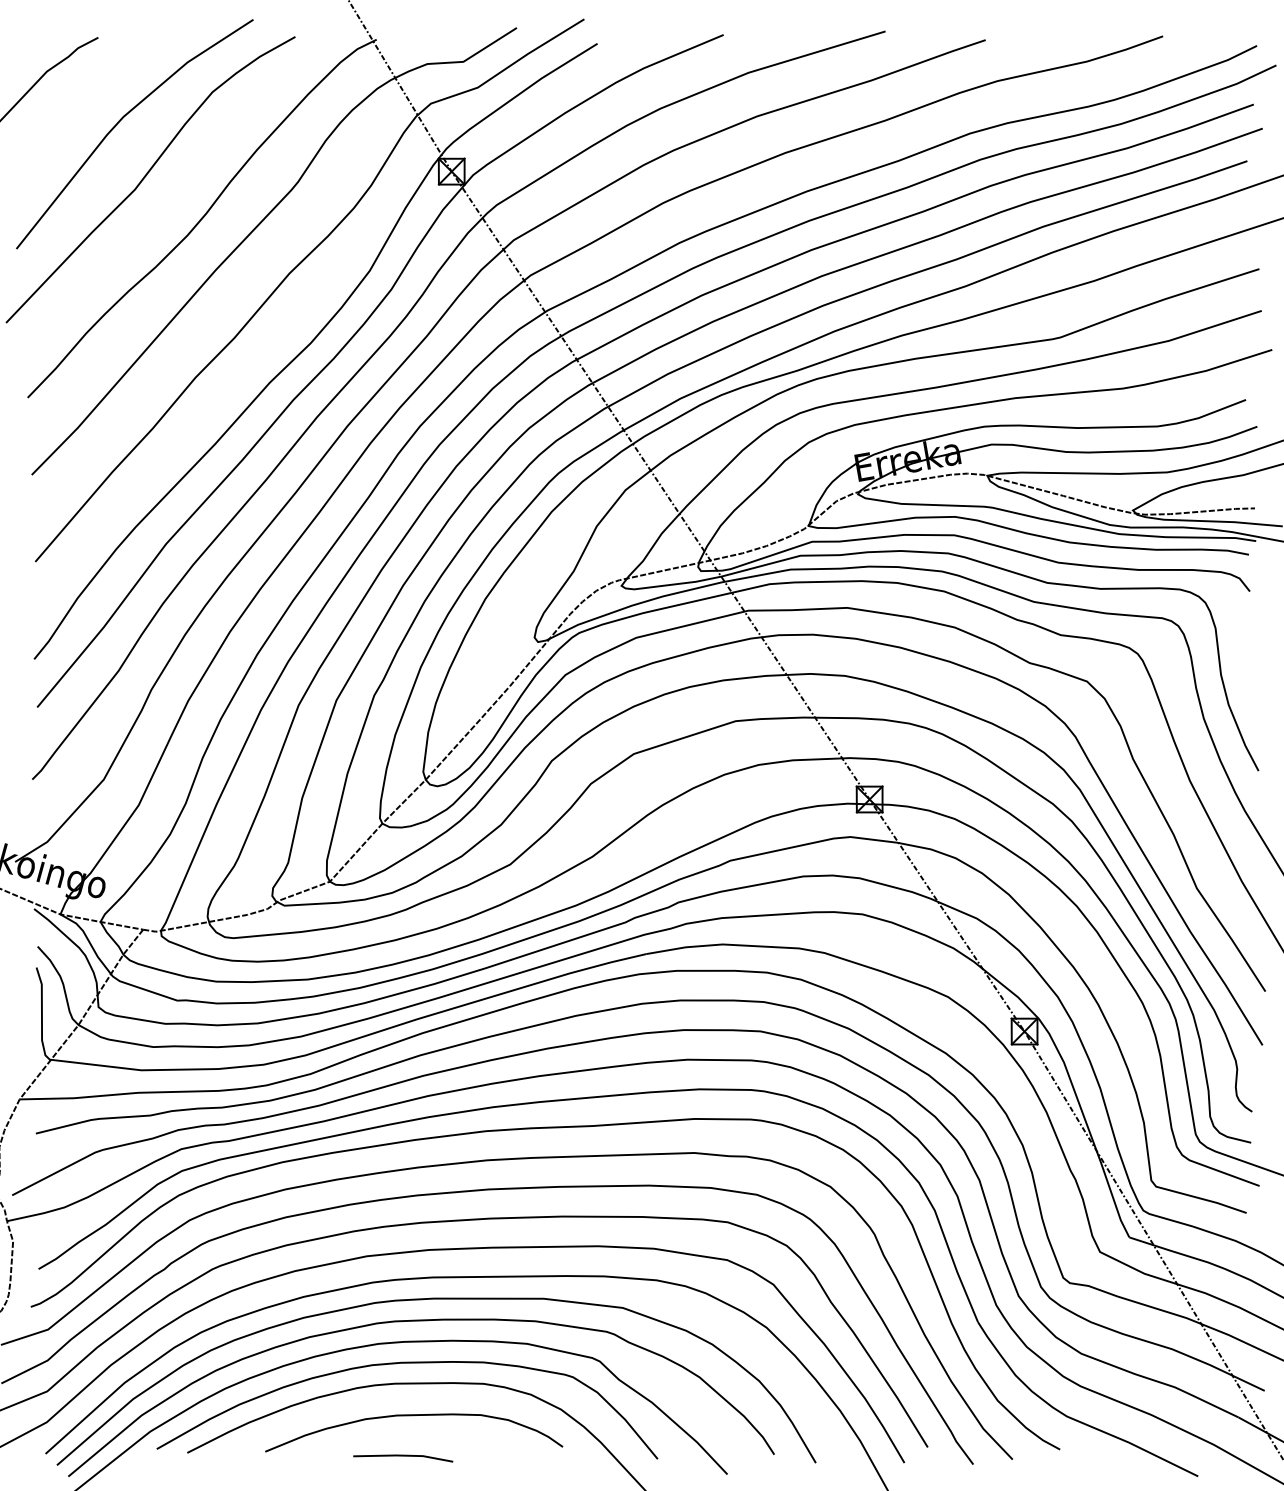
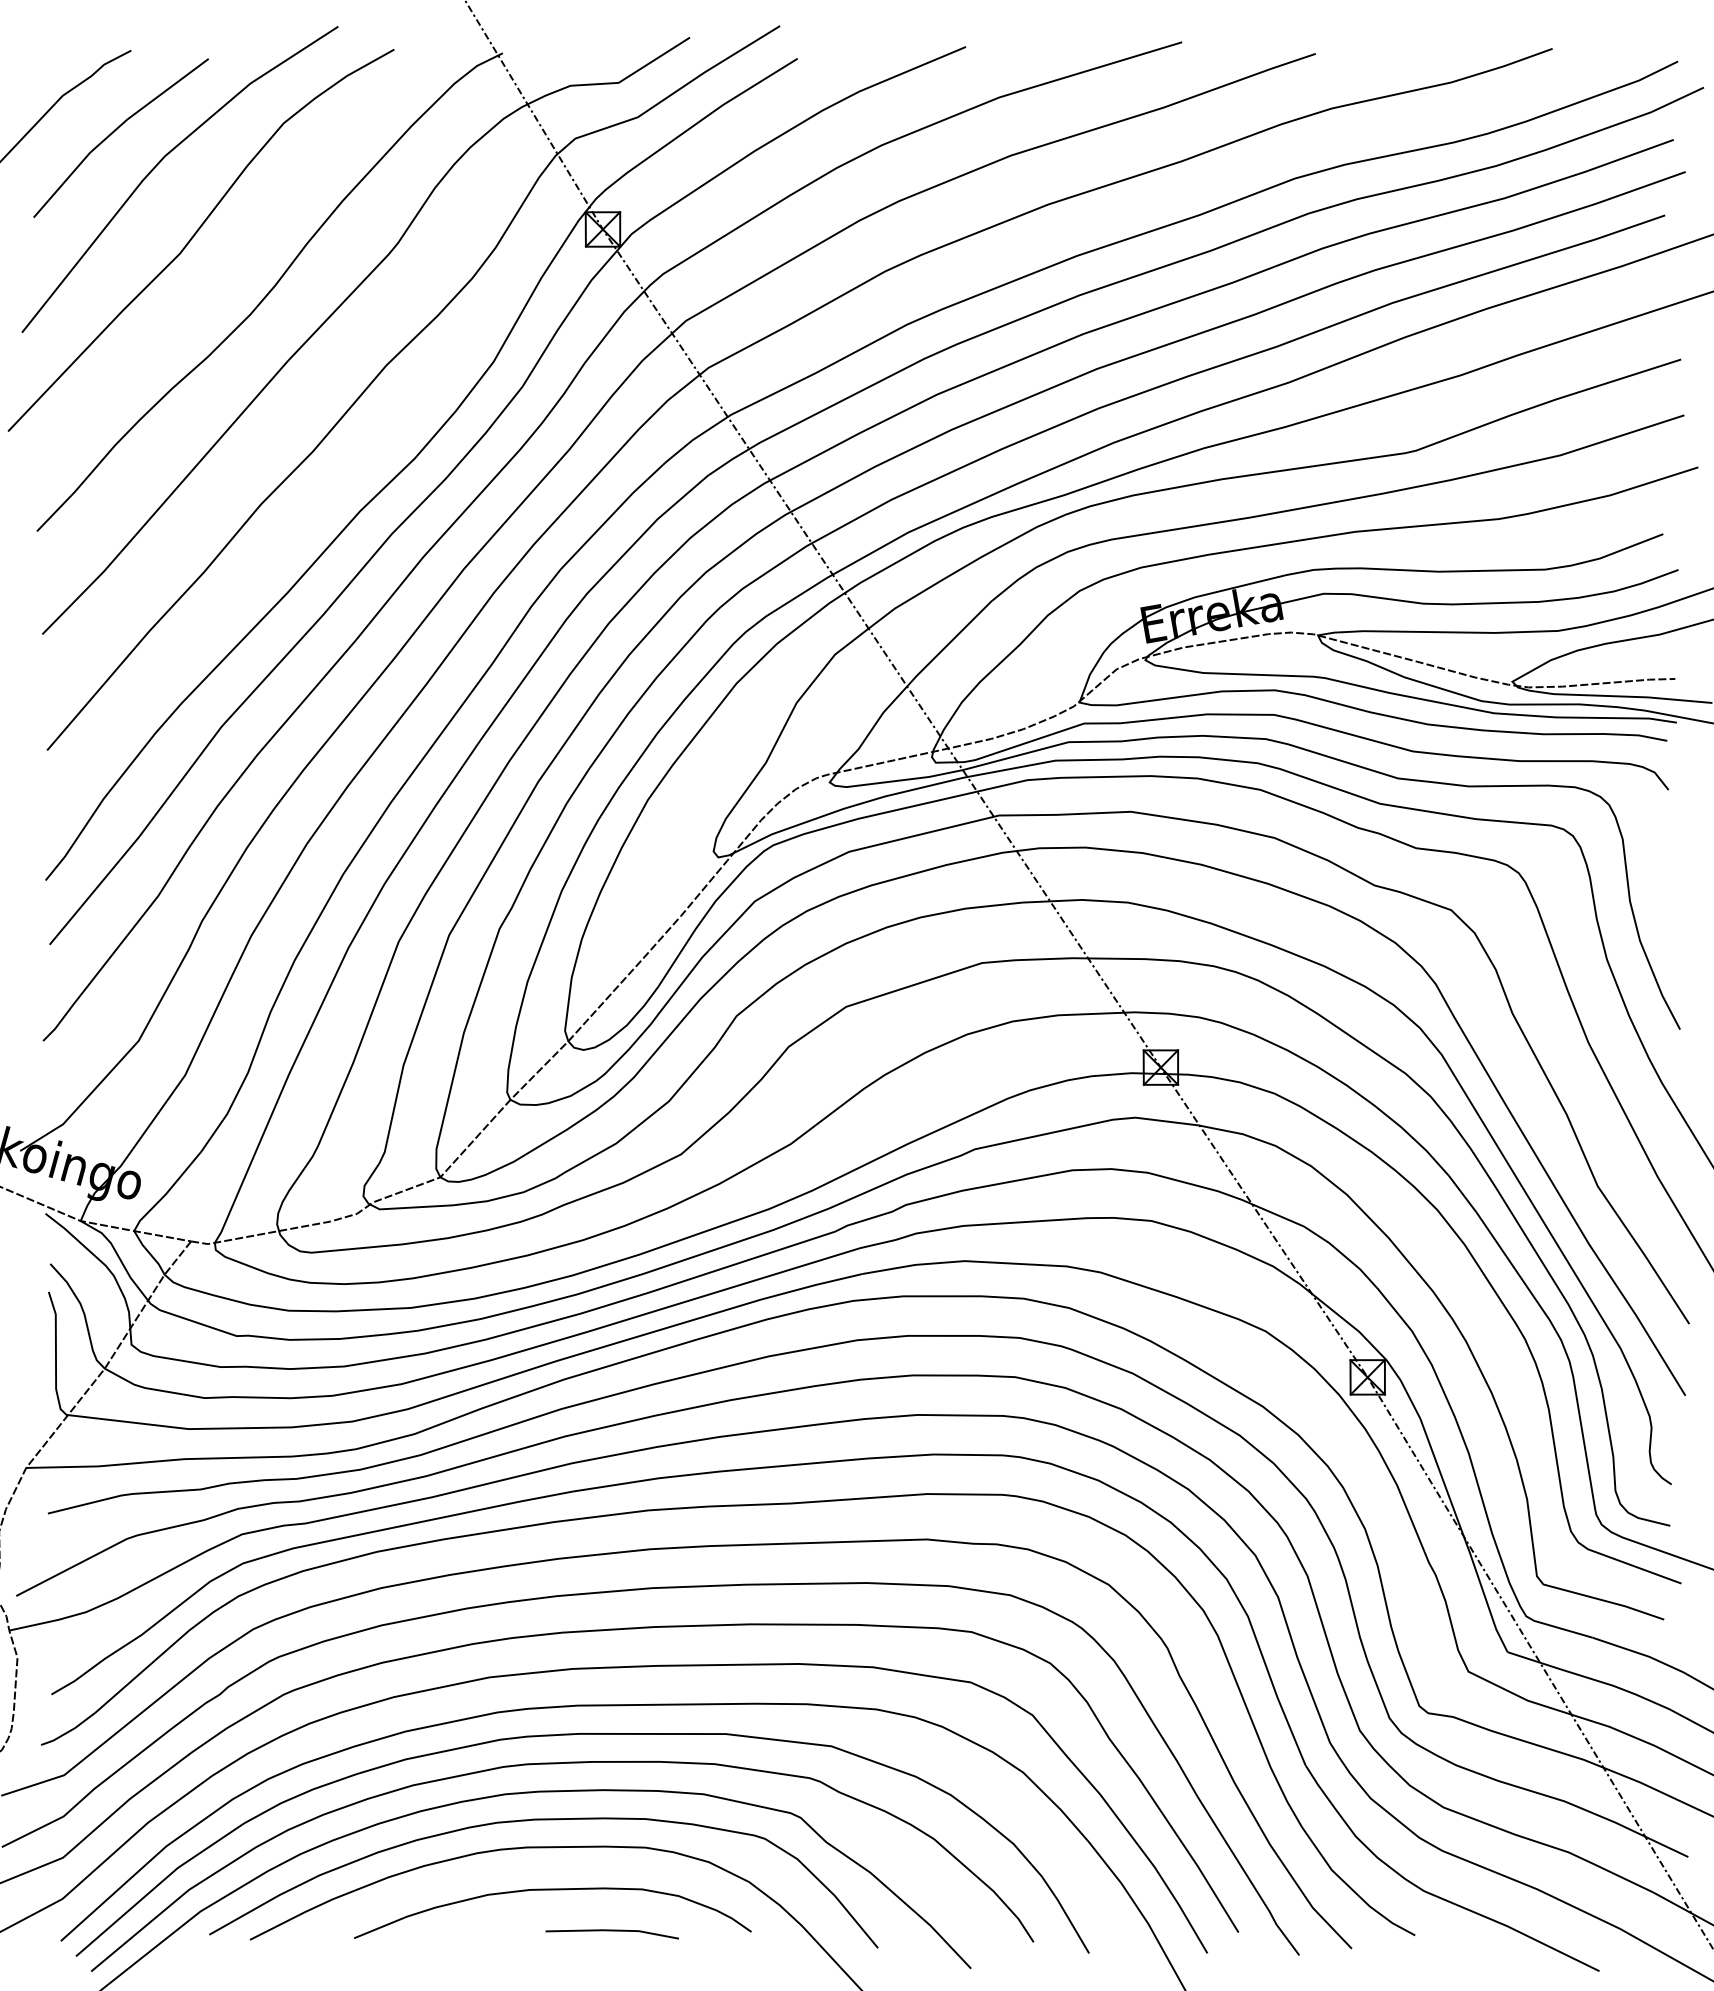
line: (86, 98) -> (115, 131), added
line: (402, 1456) -> (611, 1931), moved

